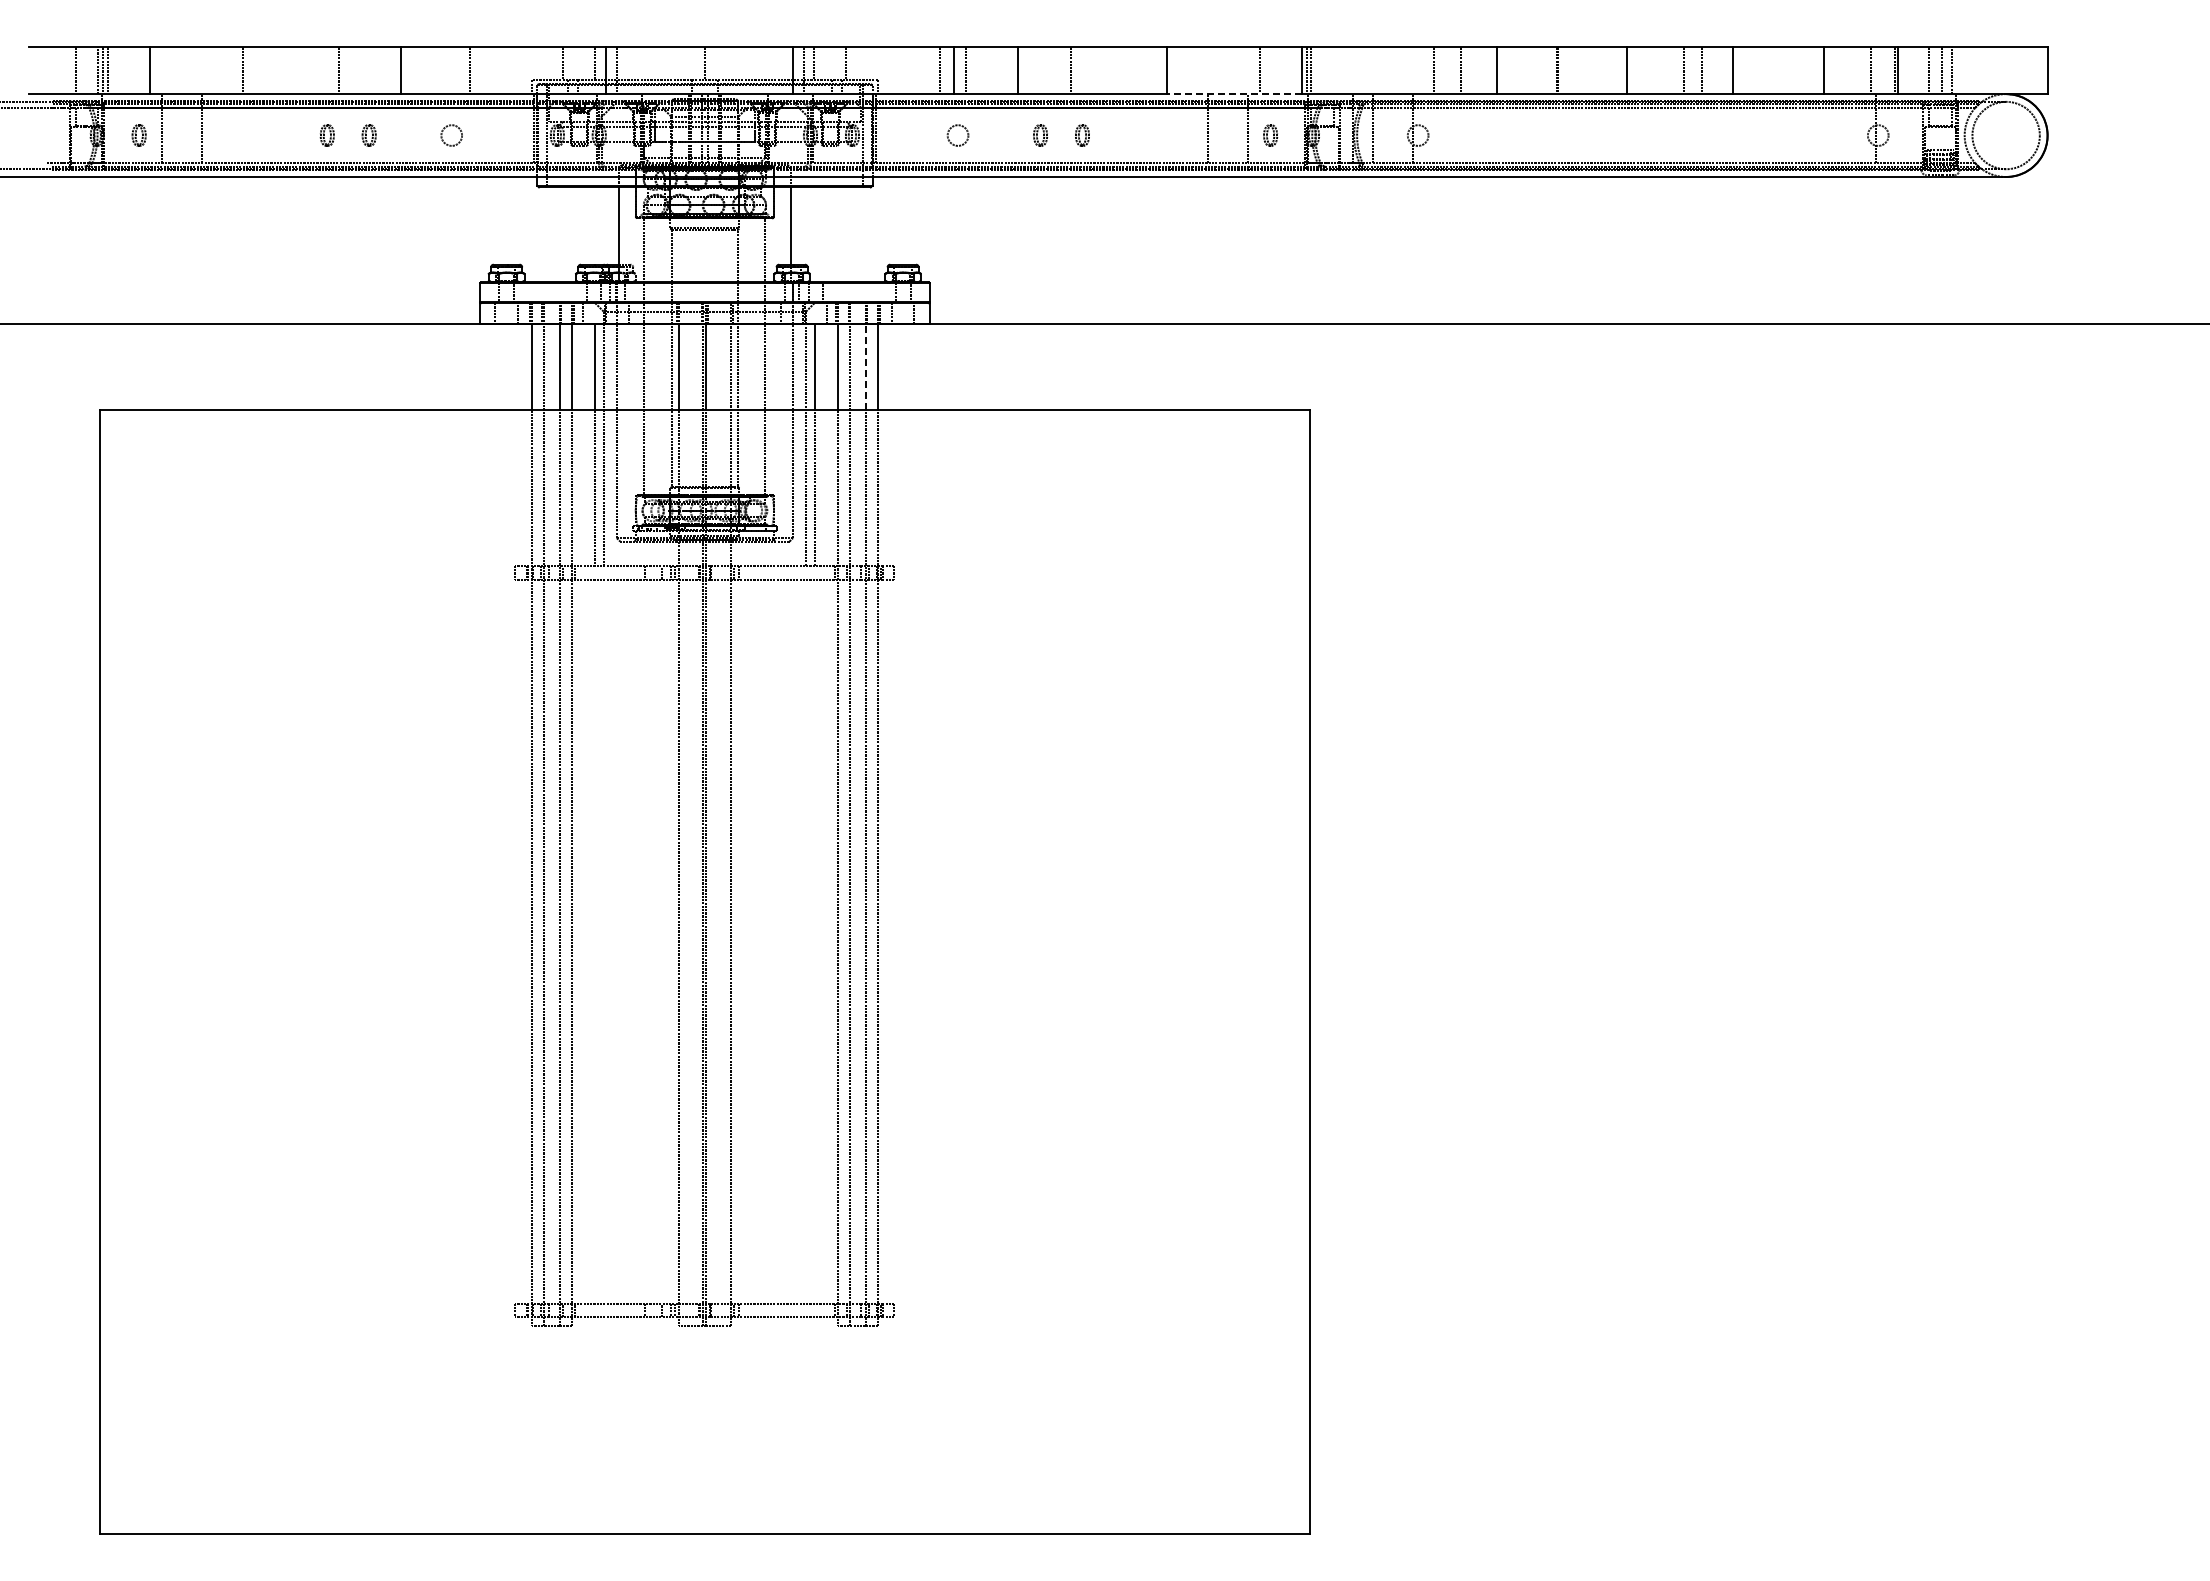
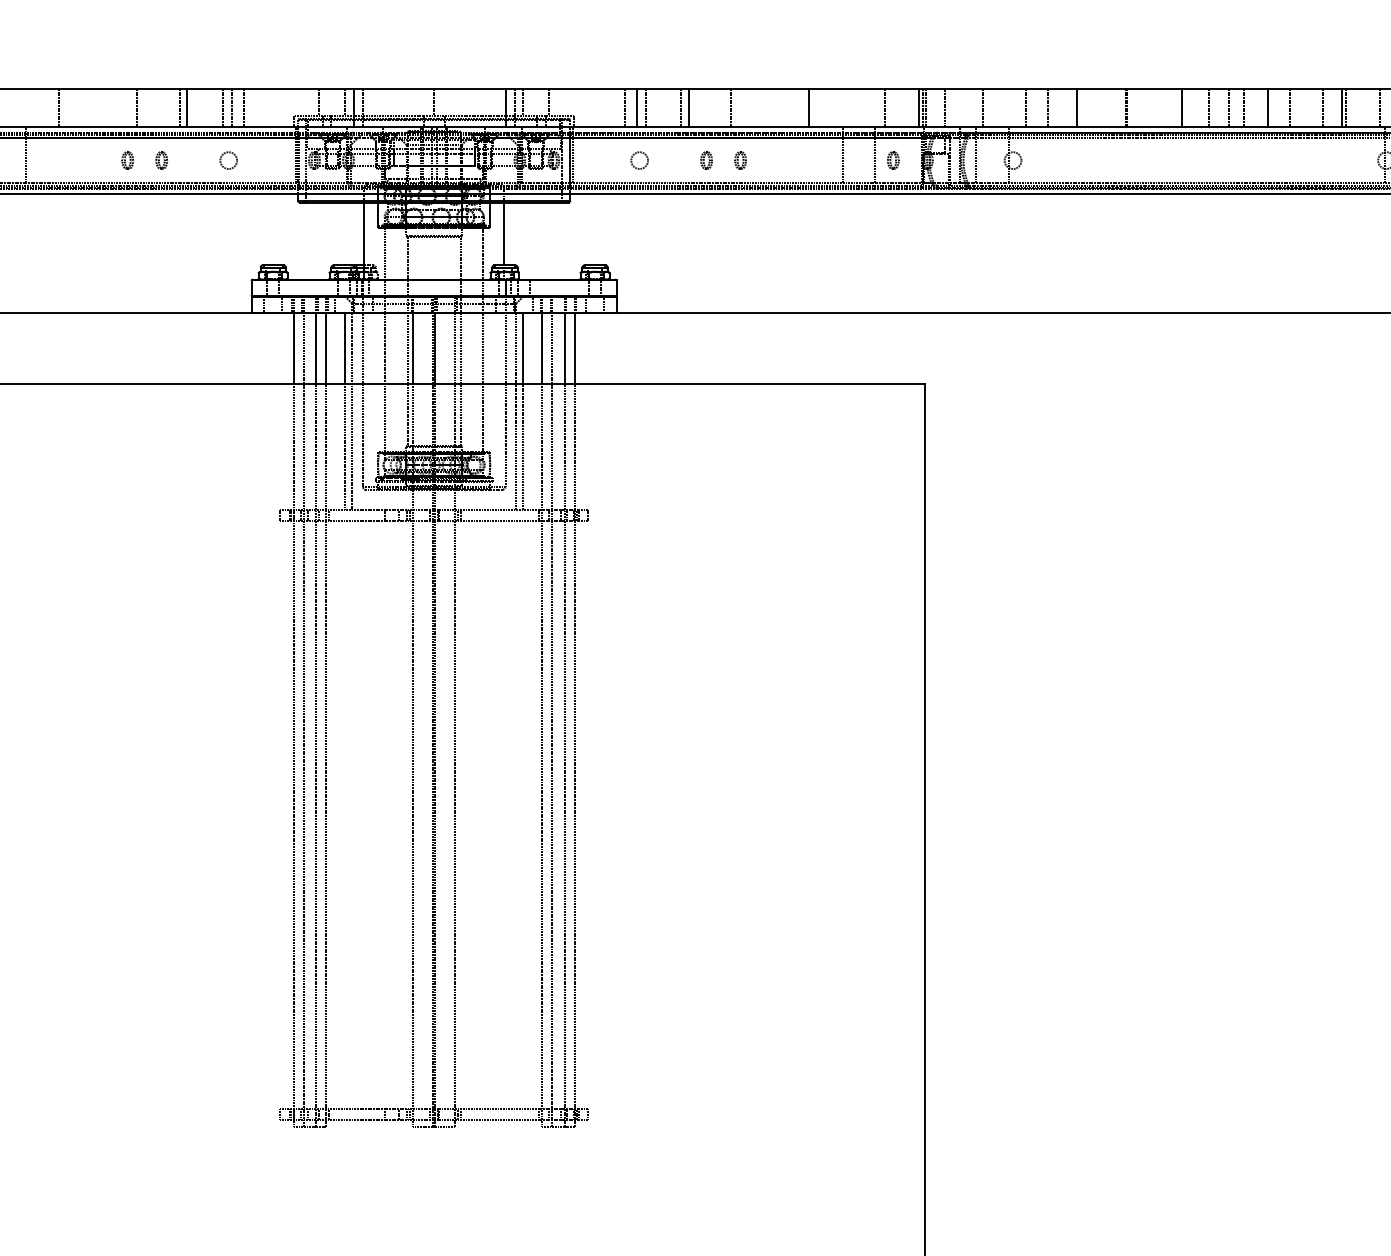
line: (391, 70) -> (179, 107), added
line: (444, 70) -> (222, 107), added
line: (455, 70) -> (231, 107), added
line: (1008, 70) -> (680, 107), added
line: (1333, 70) -> (944, 107), added
line: (1381, 70) -> (983, 107), added
line: (1659, 70) -> (1208, 107), added
line: (1759, 70) -> (1290, 107), added
line: (1800, 70) -> (1323, 107), added
line: (1827, 70) -> (1345, 107), added
line: (1234, 94) -> (864, 127), dashed -> solid
line: (865, 366) -> (564, 348), dashed -> solid

